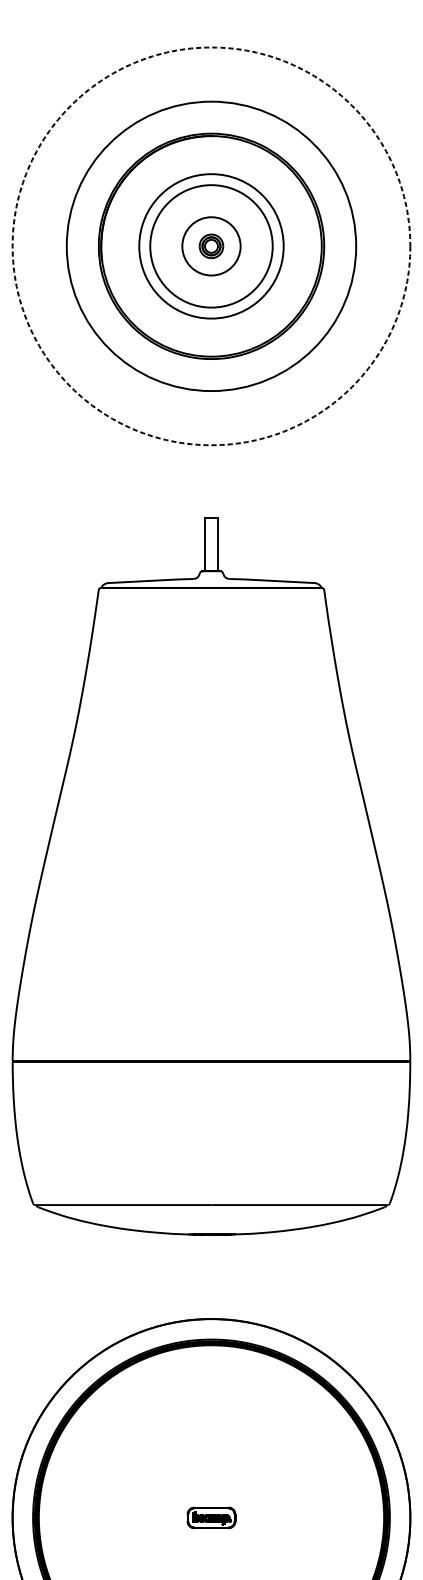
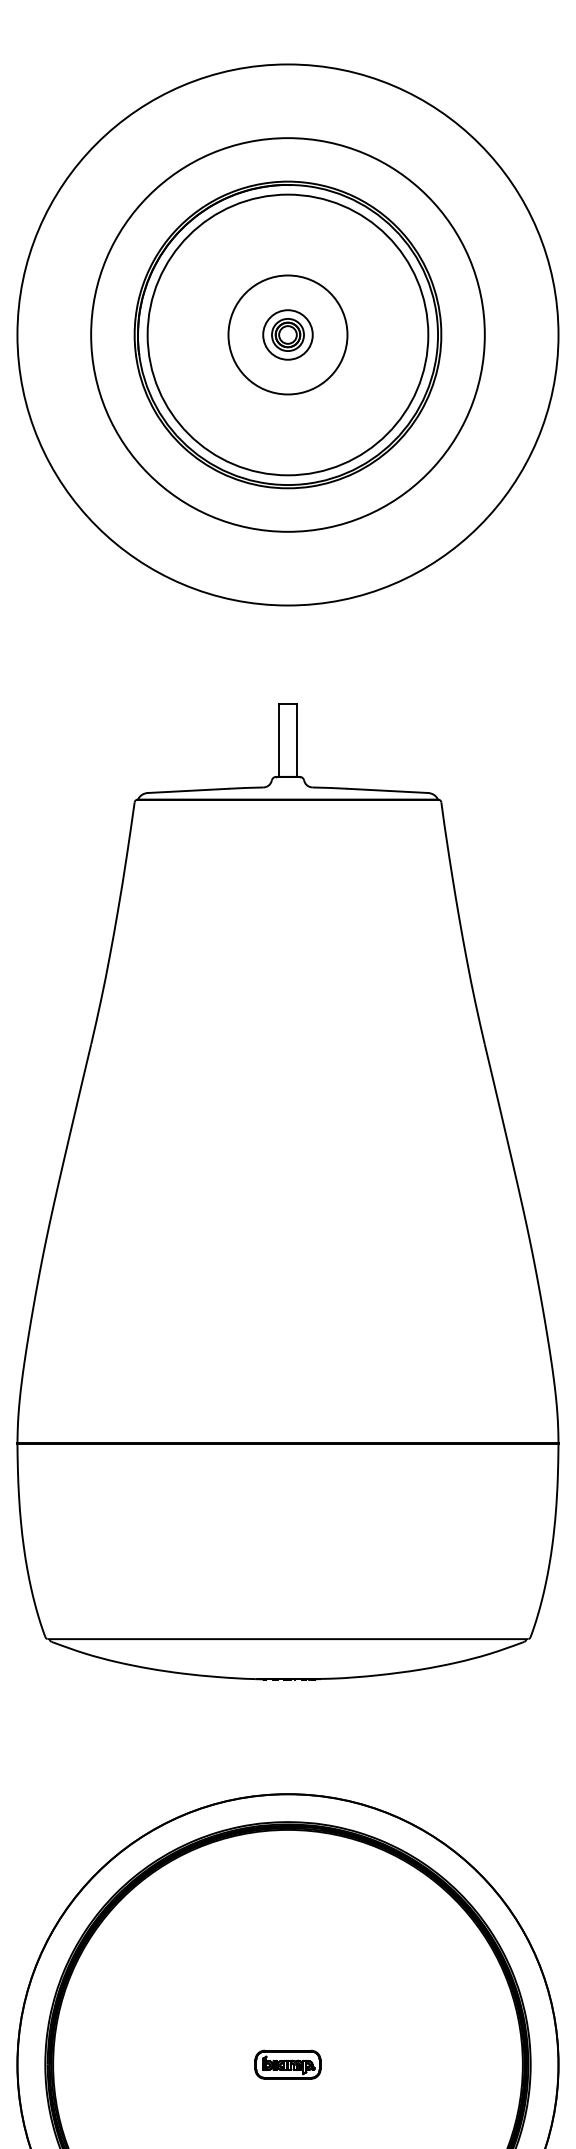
circle: (211, 246) -> (287, 334), dashed -> solid
circle: (211, 246) -> (287, 334), size x0.62
circle: (211, 246) -> (287, 334), size x0.71
circle: (211, 246) -> (287, 334), size x1.43

